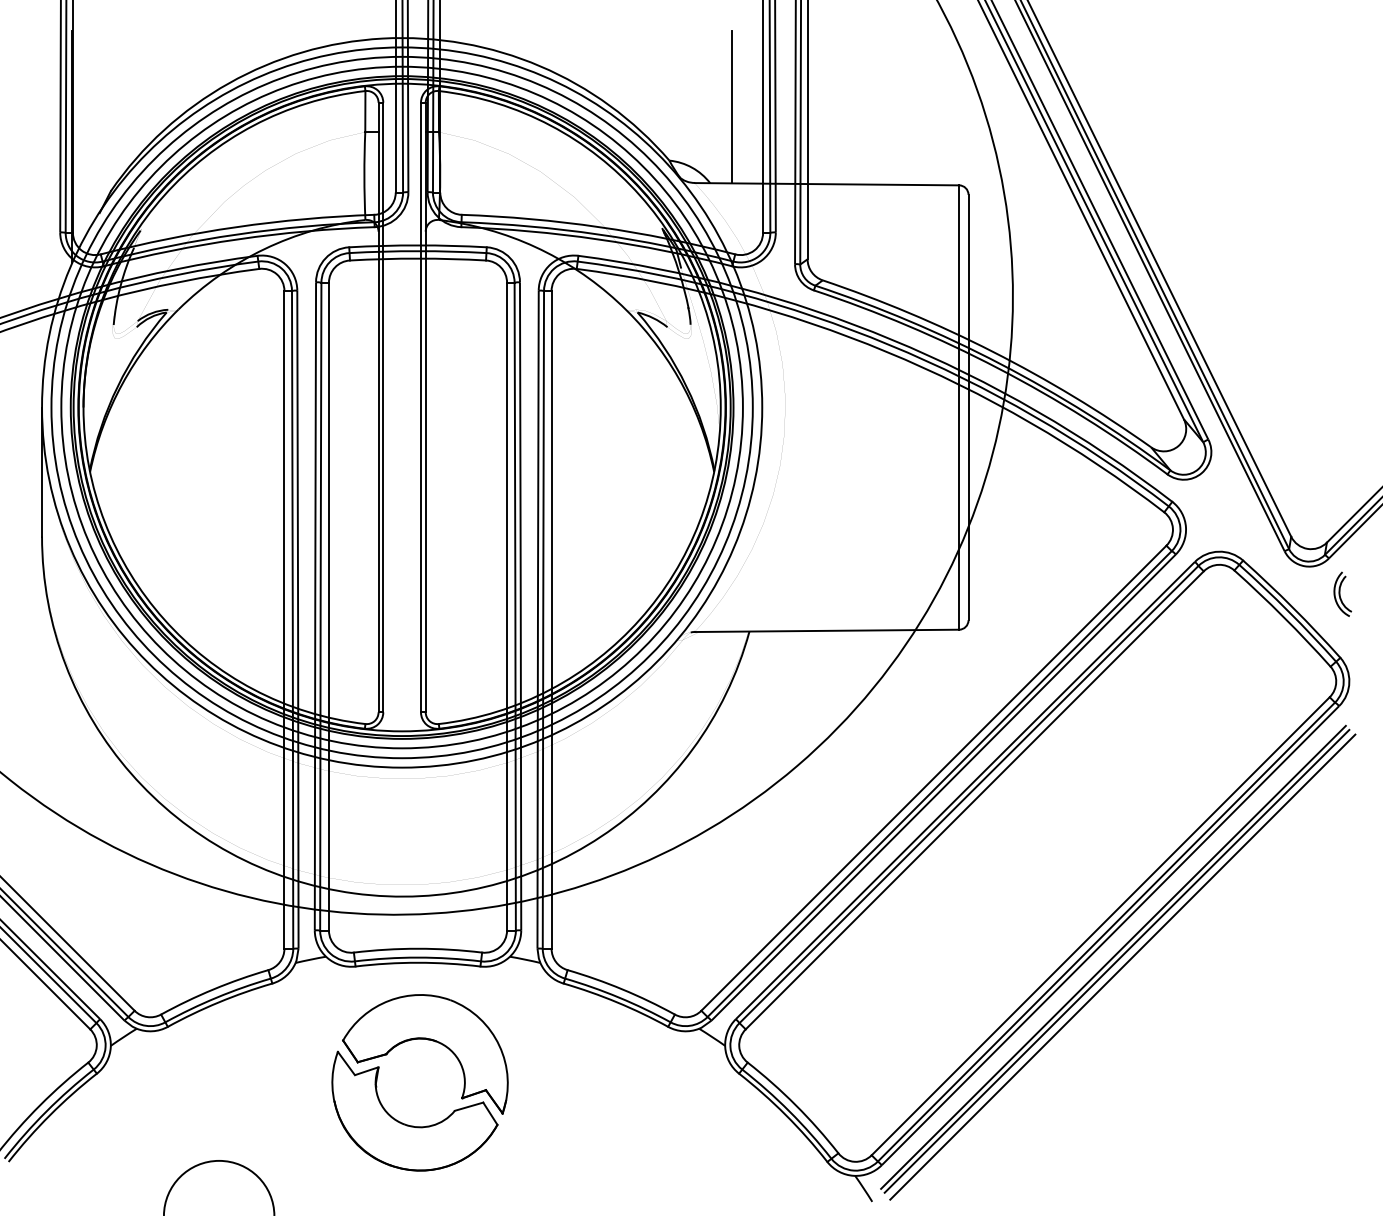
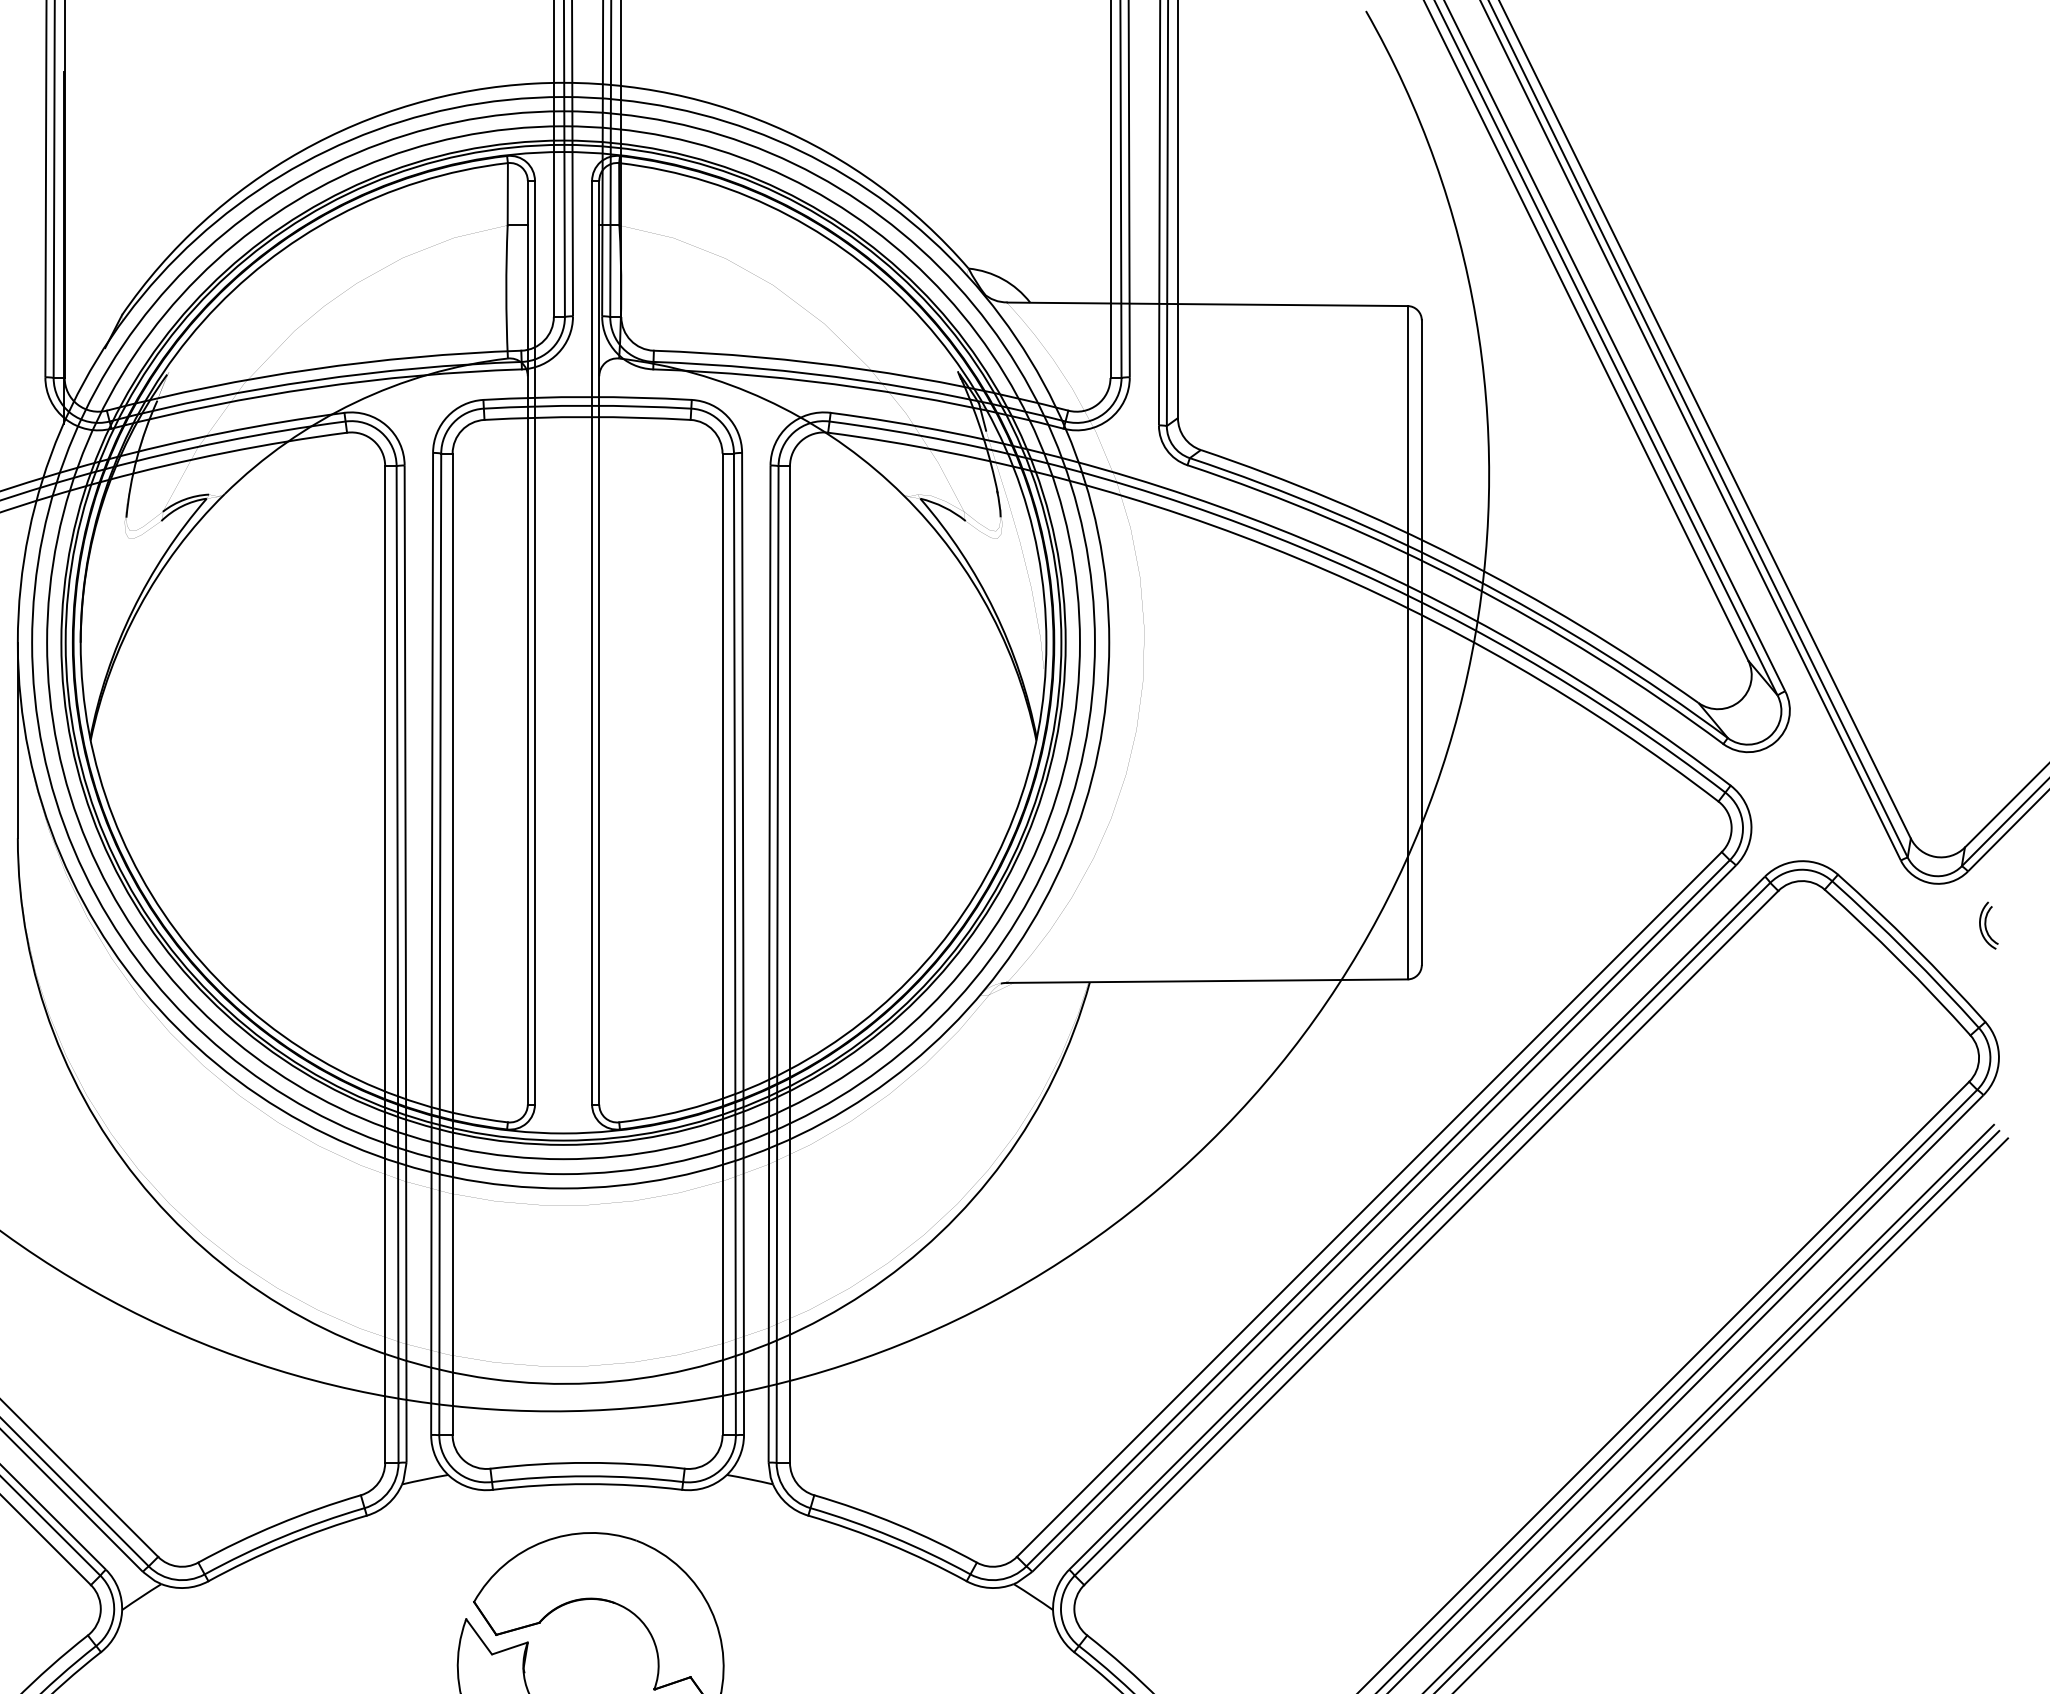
line: (732, 107) -> (1064, 188), removed
part: (1342, 593) -> (1988, 924), size x0.7

